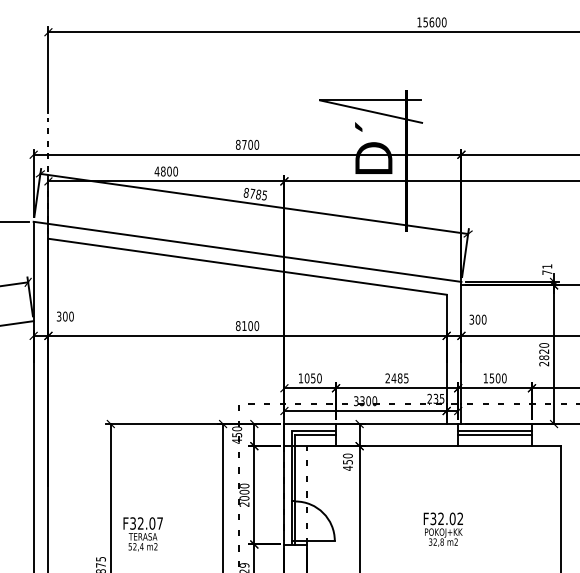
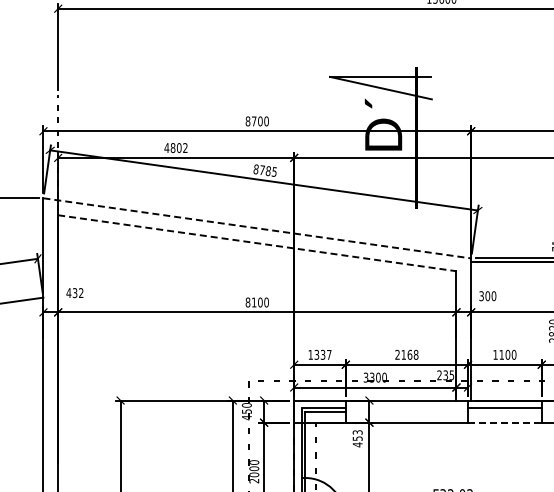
text: (175, 171) -> (185, 147), 4800 -> 4802
line: (247, 251) -> (257, 227), solid -> dashed
line: (248, 266) -> (258, 242), solid -> dashed
text: (64, 316) -> (74, 292), 300 -> 432
text: (312, 378) -> (322, 354), 1050 -> 1337
text: (399, 378) -> (409, 354), 2485 -> 2168
text: (491, 378) -> (501, 354), 1500 -> 1100
line: (494, 435) -> (504, 411), removed
line: (495, 446) -> (505, 422), solid -> dashed
text: (347, 455) -> (357, 431), 450 -> 453

